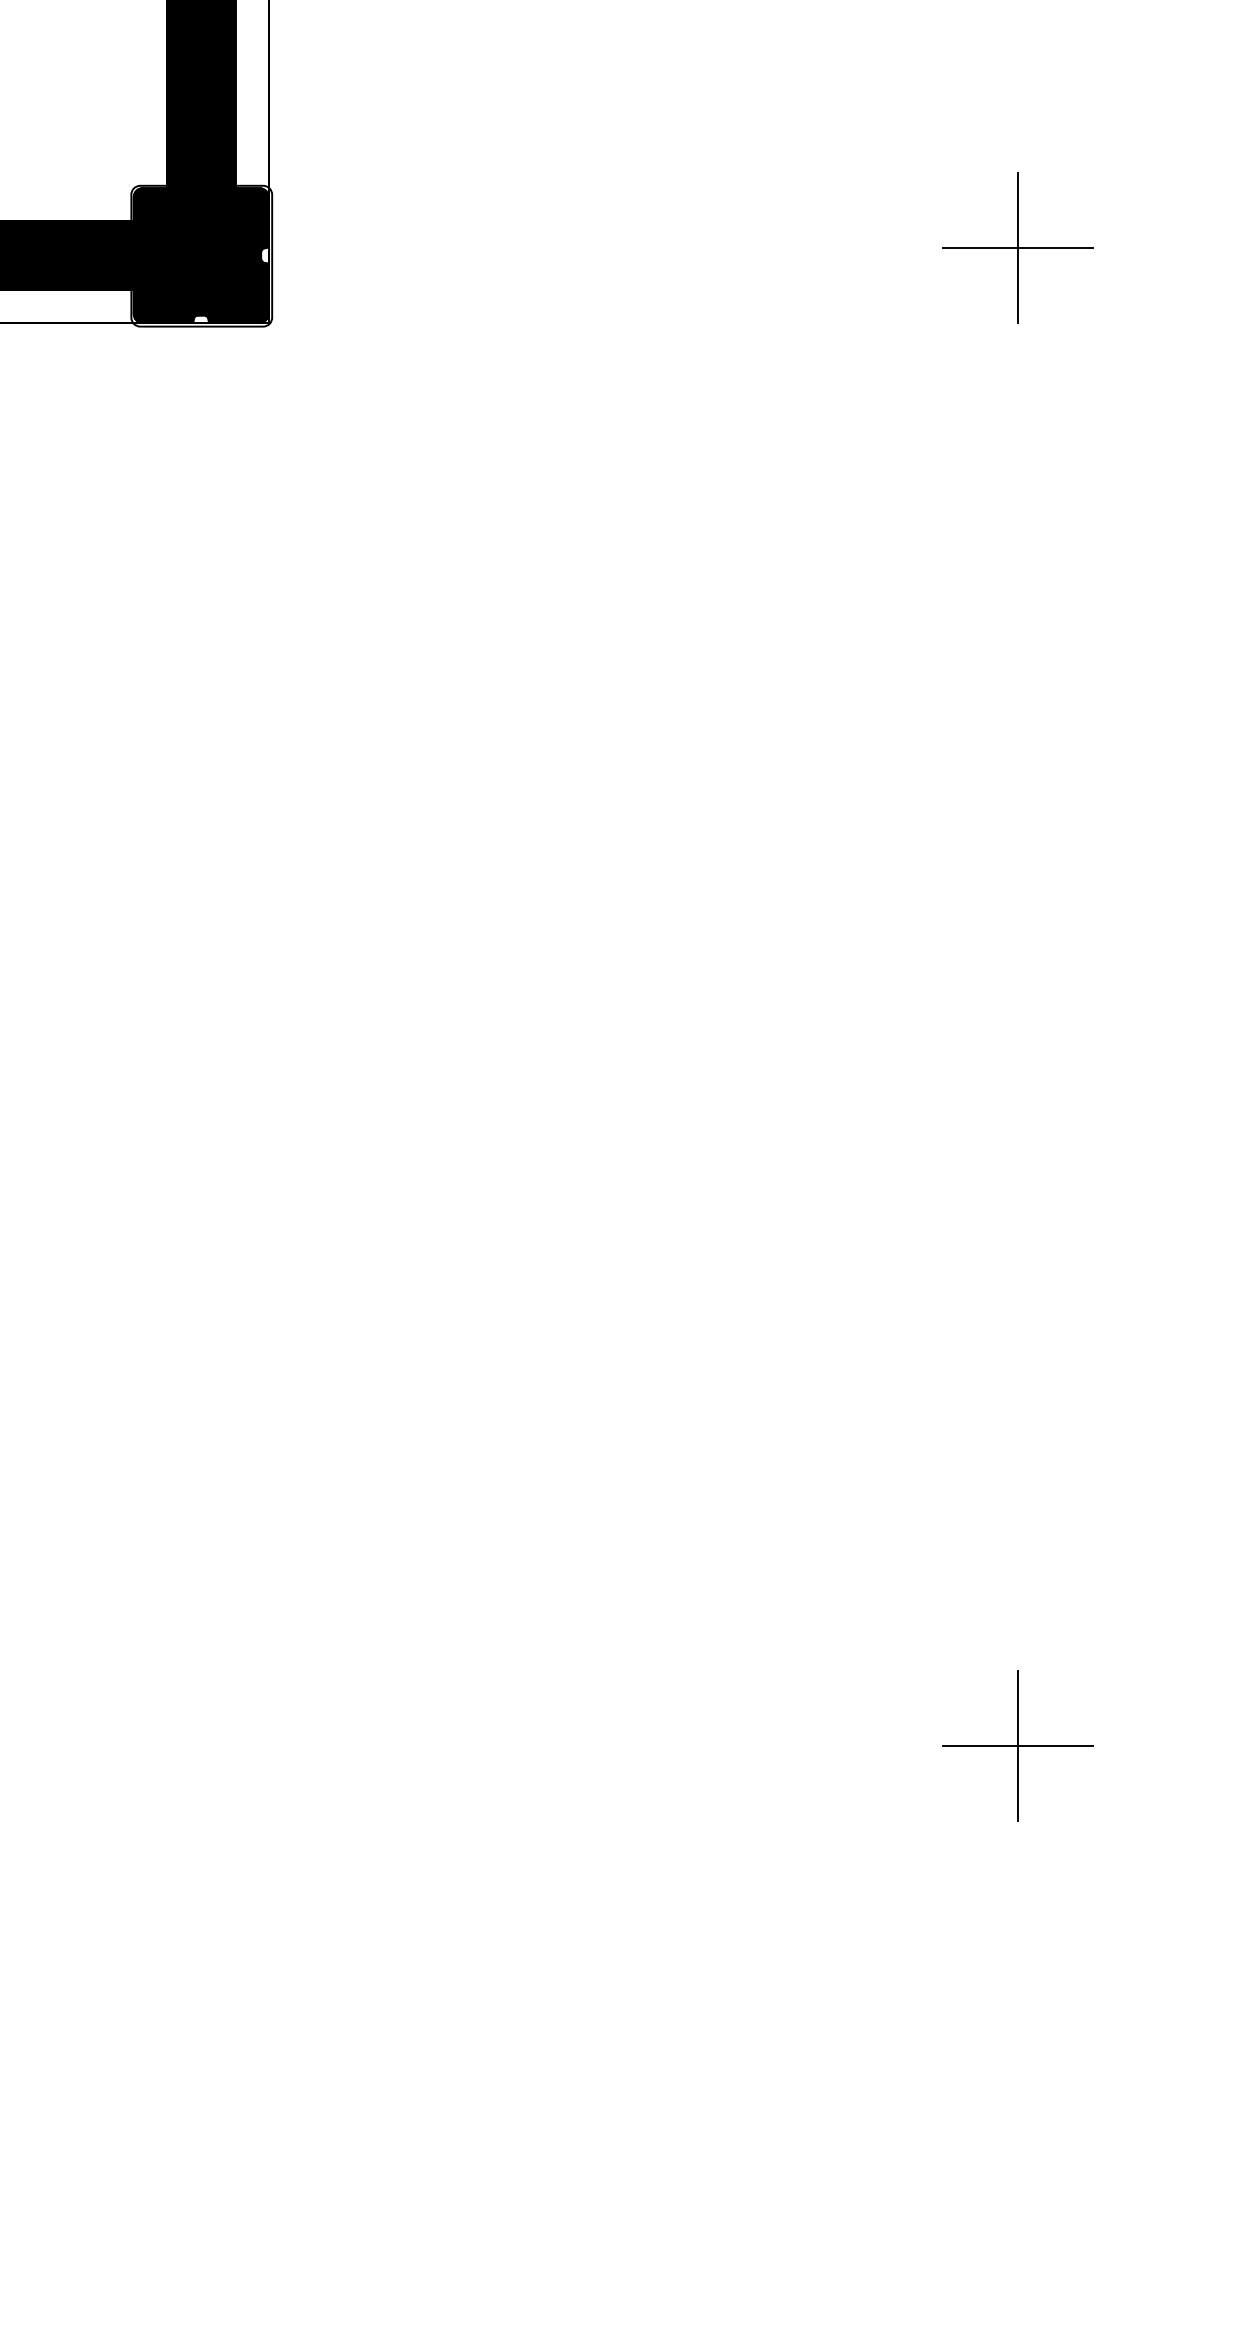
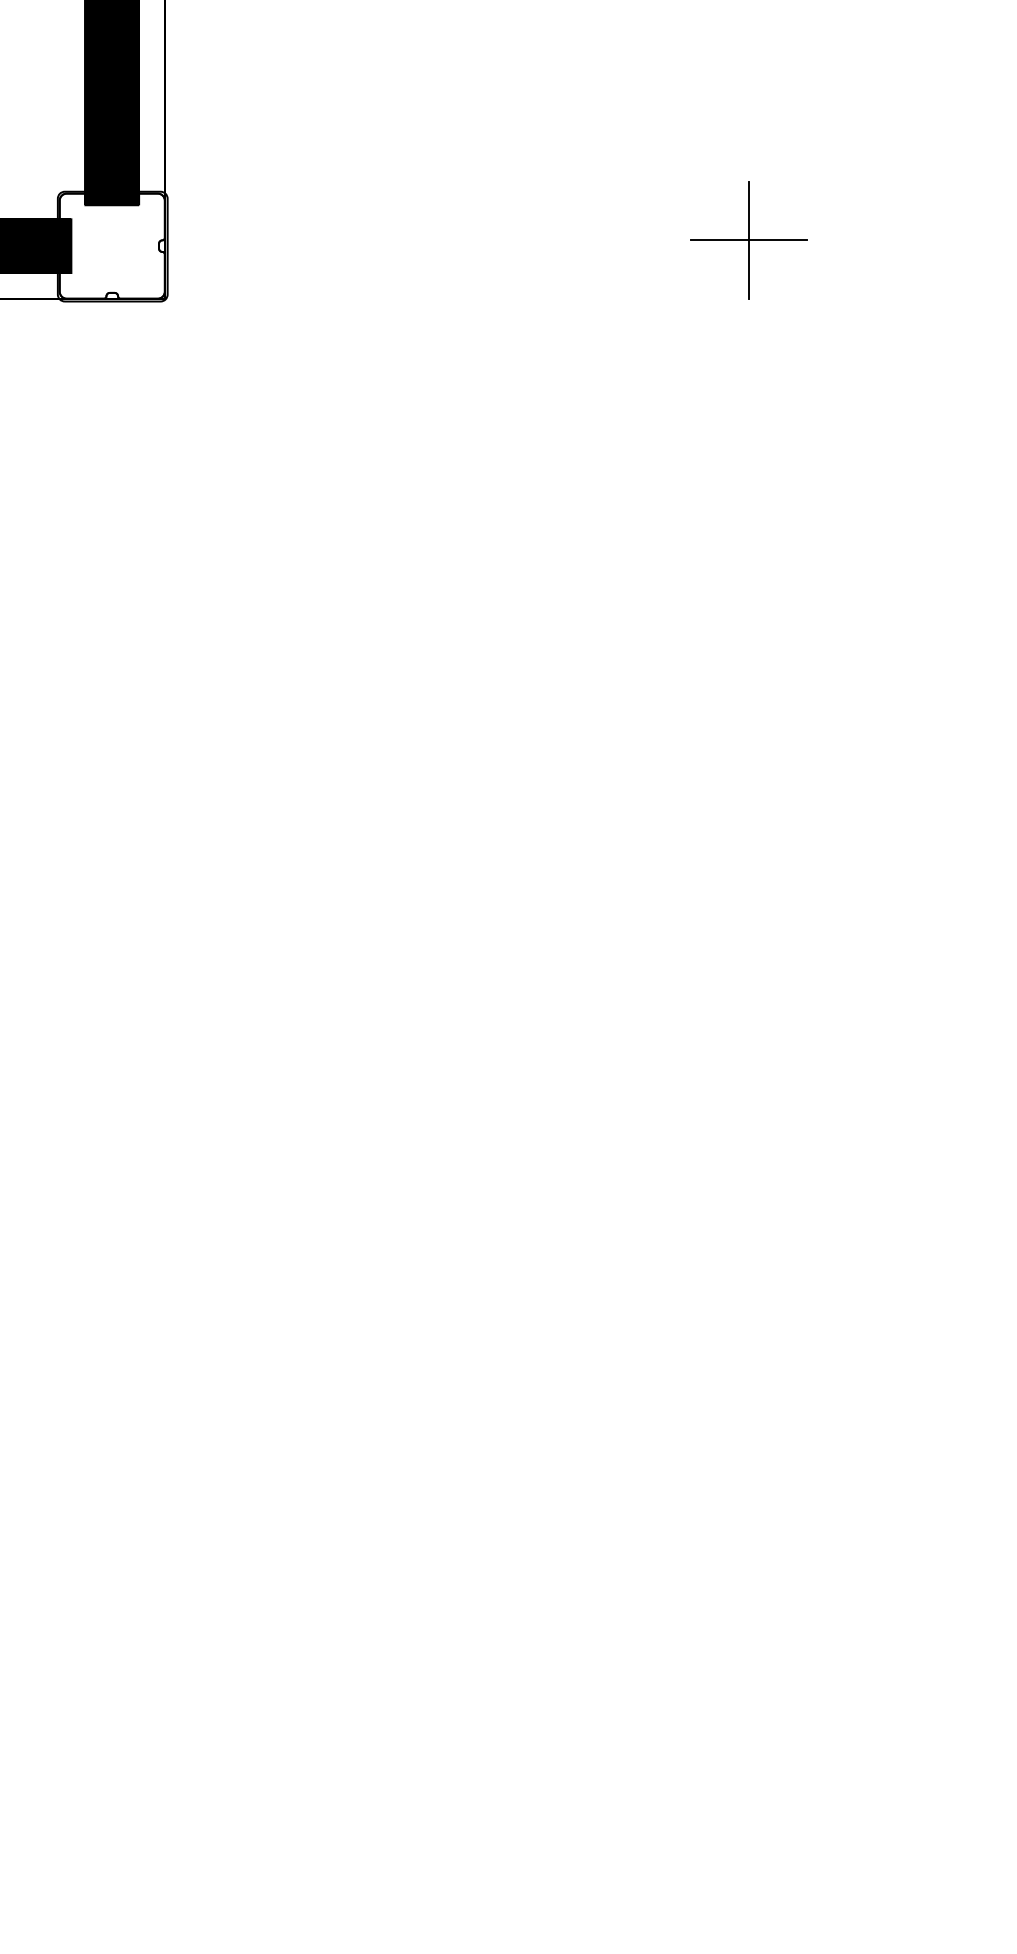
fill: (200, 254) -> (111, 245), removed
part: (1017, 1746) -> (748, 1408), removed

